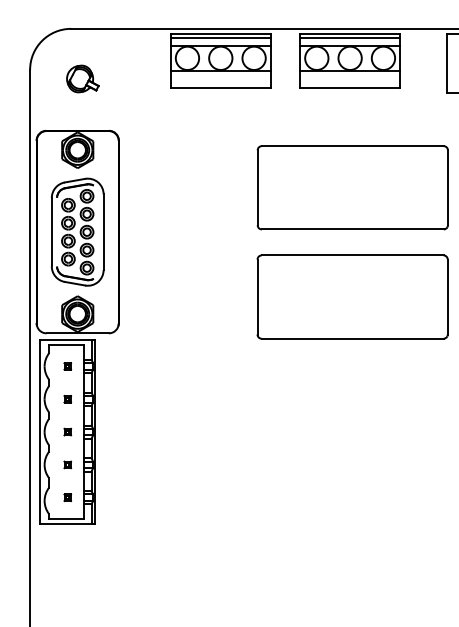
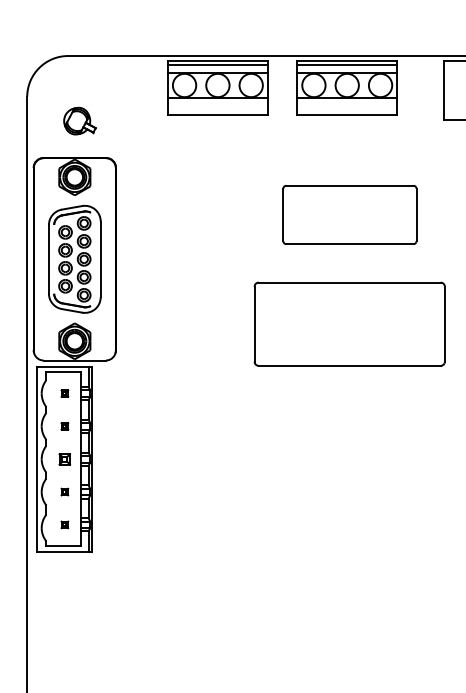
part: (82, 78) -> (79, 120), moved
part: (352, 187) -> (349, 214), size x0.7
part: (67, 431) -> (64, 458), size x1.6

